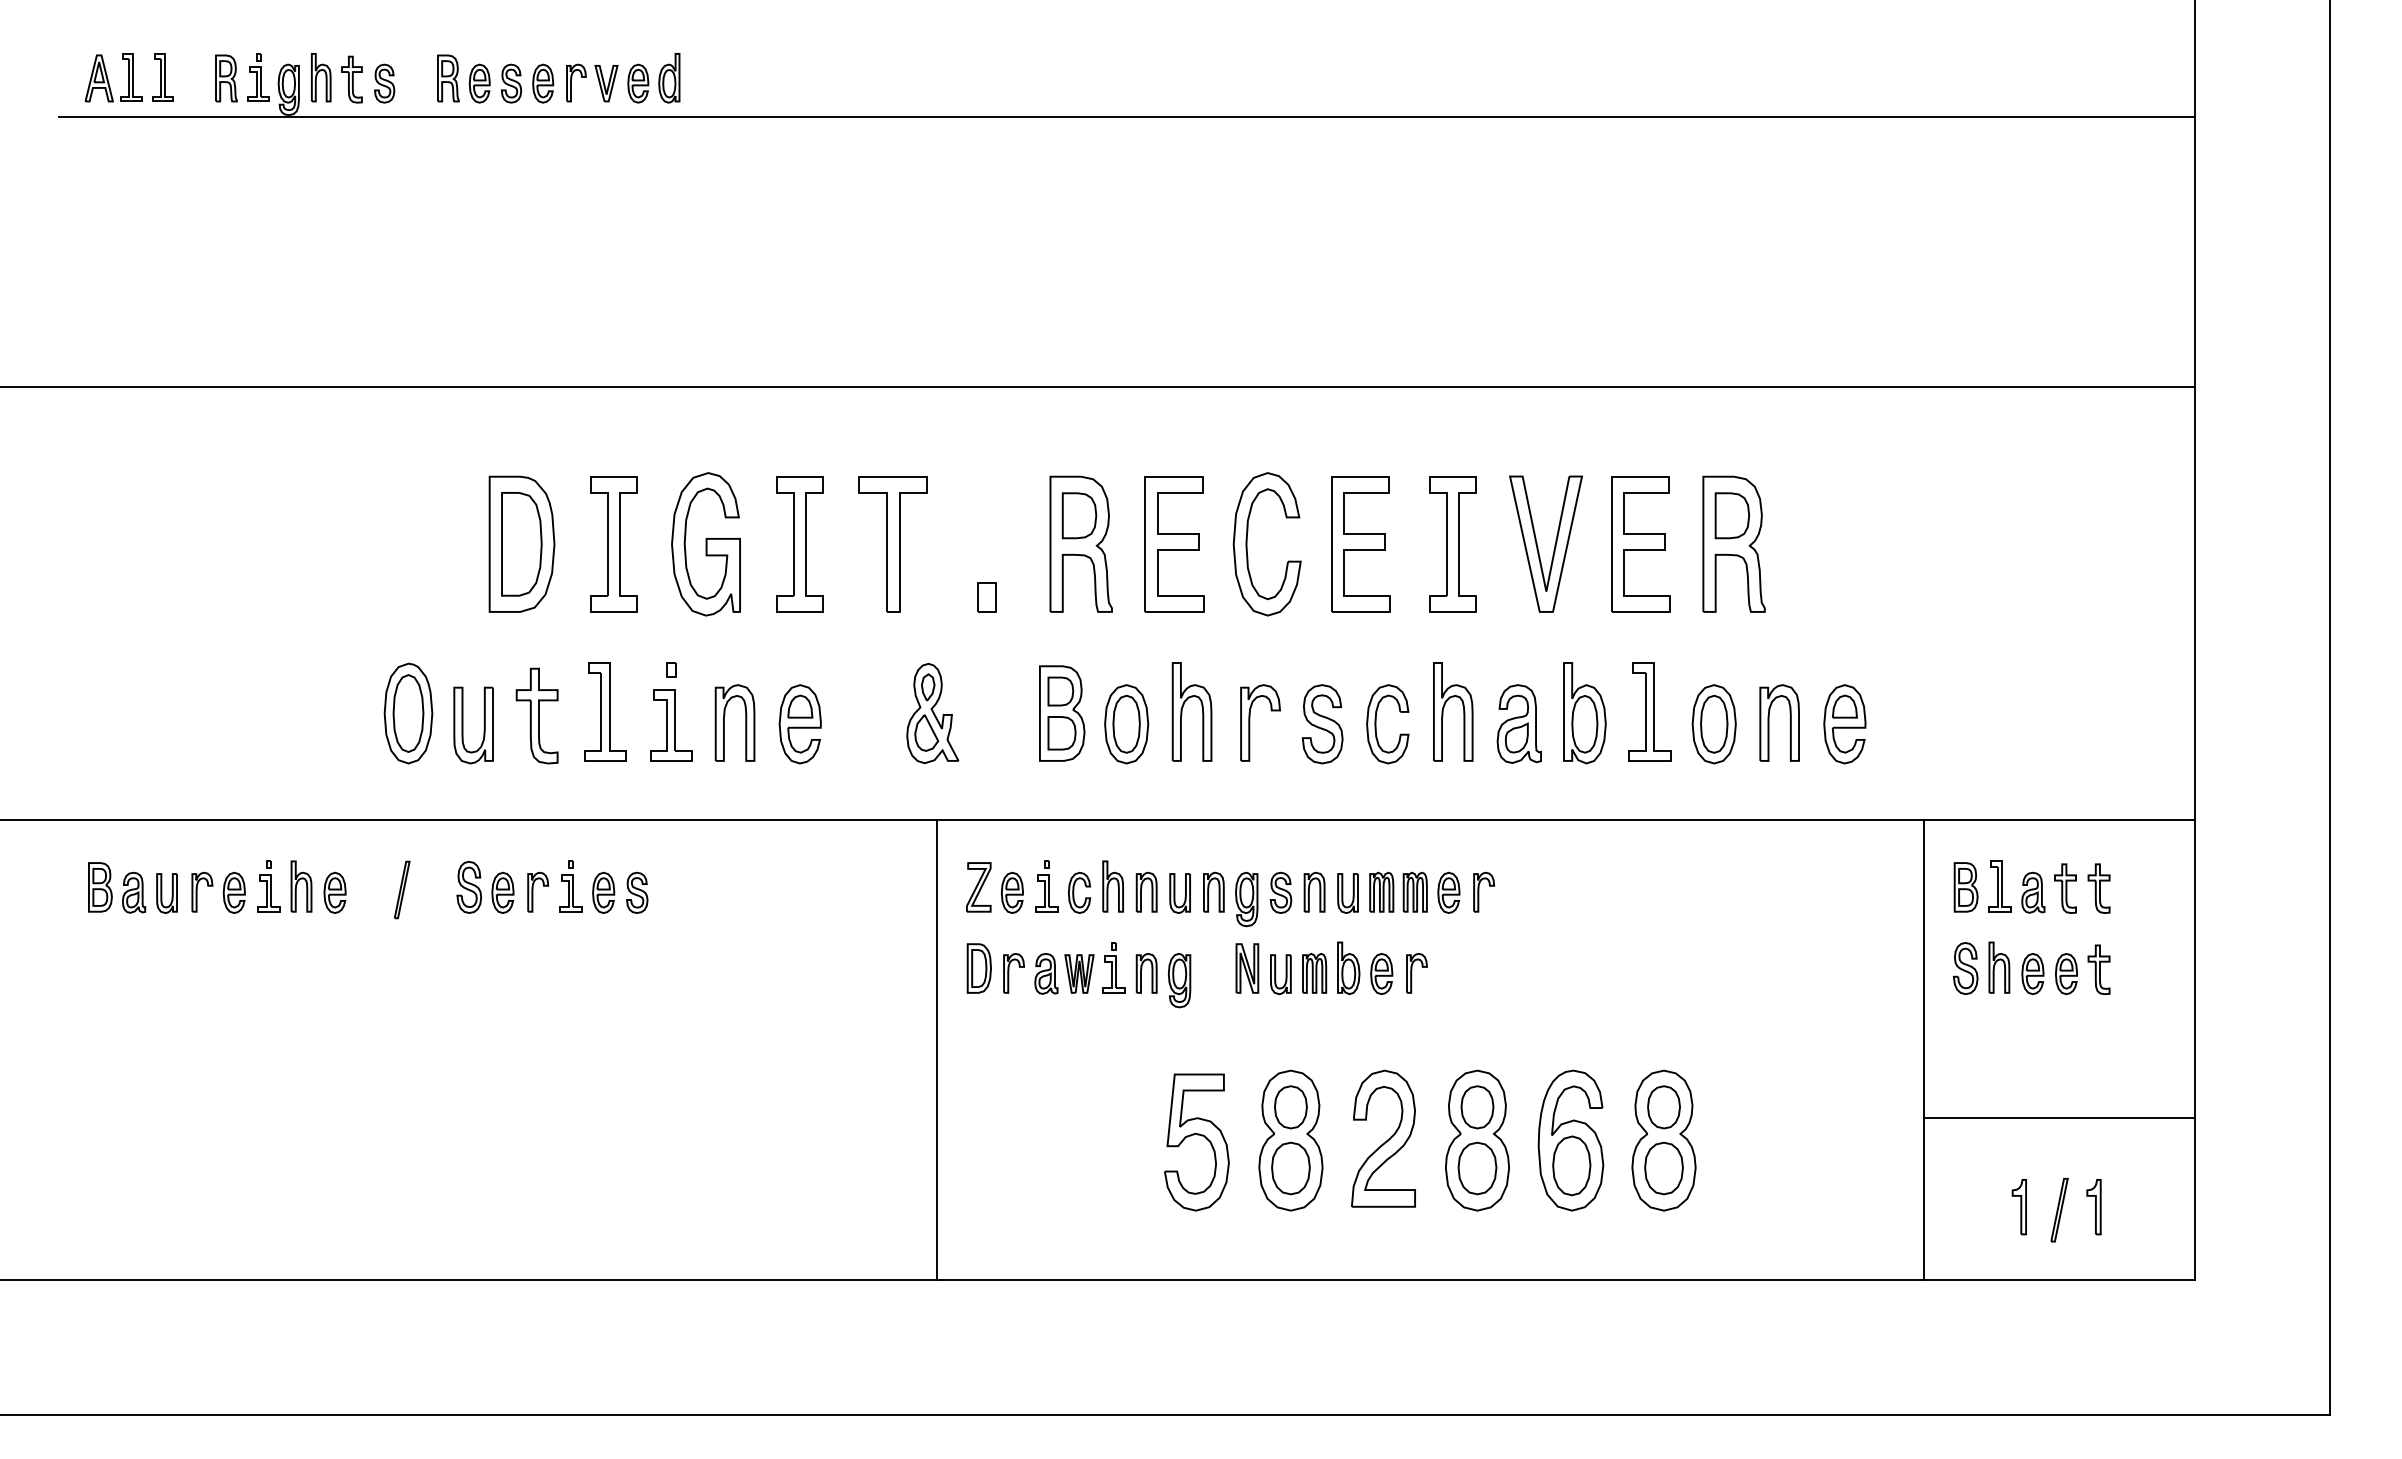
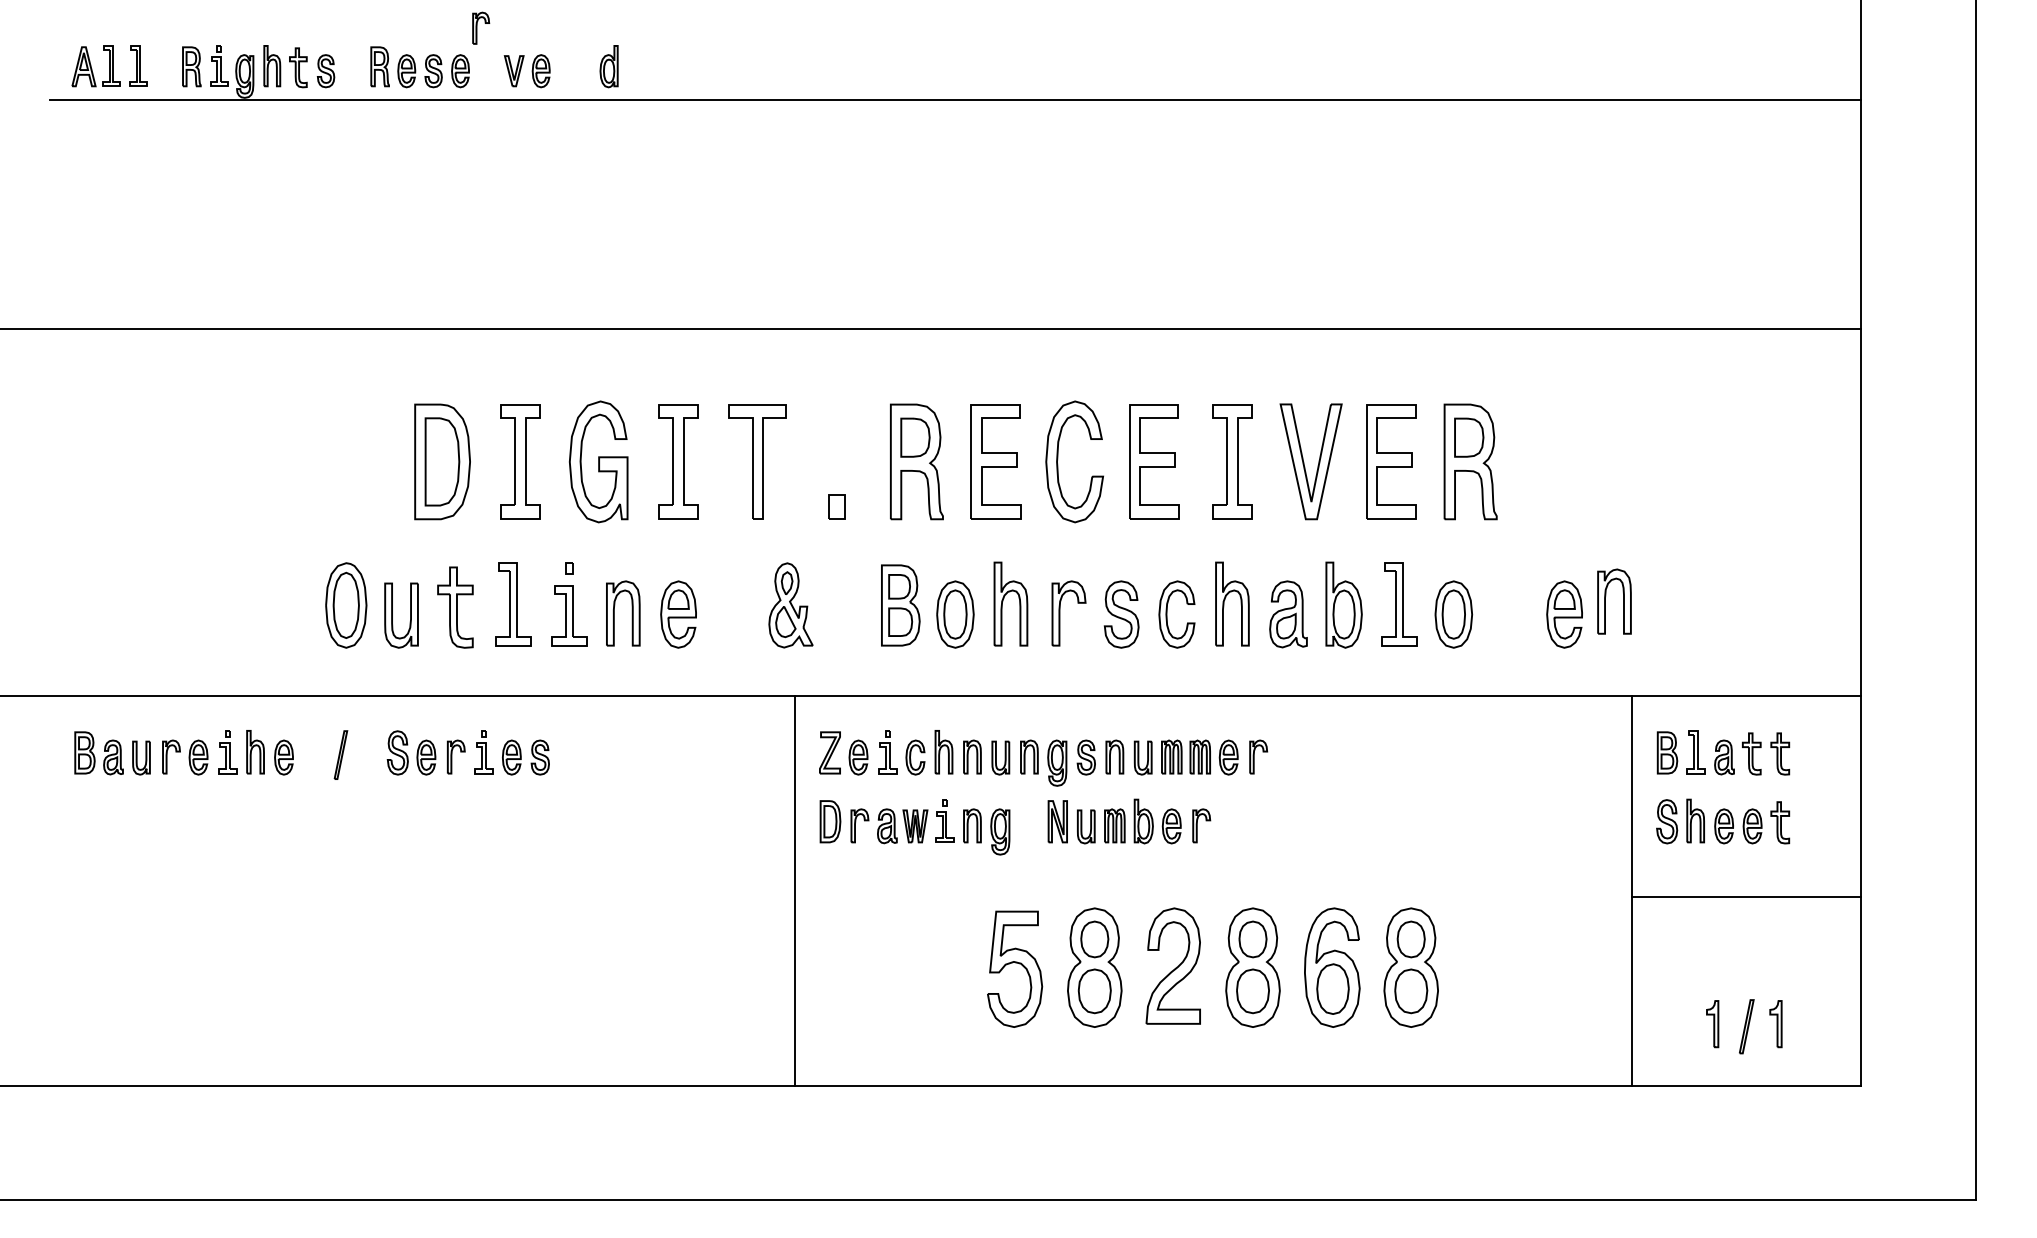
part: (669, 78) -> (609, 66), moved
part: (576, 82) -> (481, 27), moved
part: (1769, 722) -> (1605, 601), moved
line: (2059, 1117) -> (1746, 897), moved

